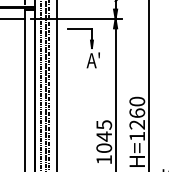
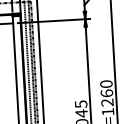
part: (90, 46) -> (66, 42), removed

